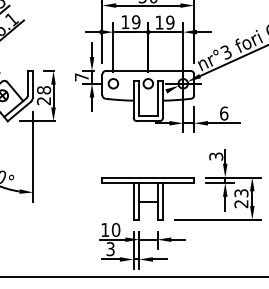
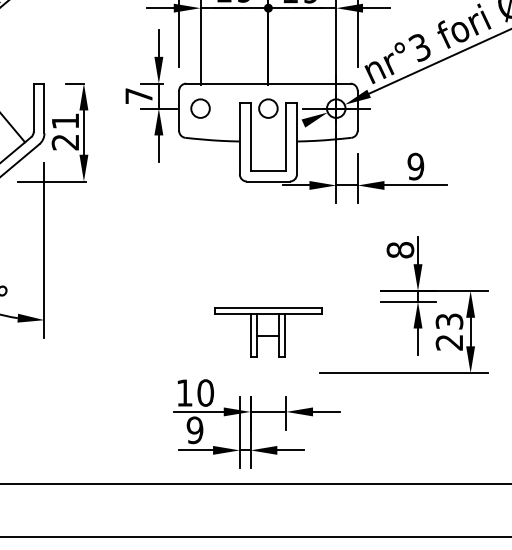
text: (44, 90) -> (66, 121), 28 -> 21
text: (224, 113) -> (416, 166), 6 -> 9
text: (216, 156) -> (400, 250), 3 -> 8
part: (147, 198) -> (266, 331), size x0.6
text: (110, 248) -> (194, 429), 3 -> 9

